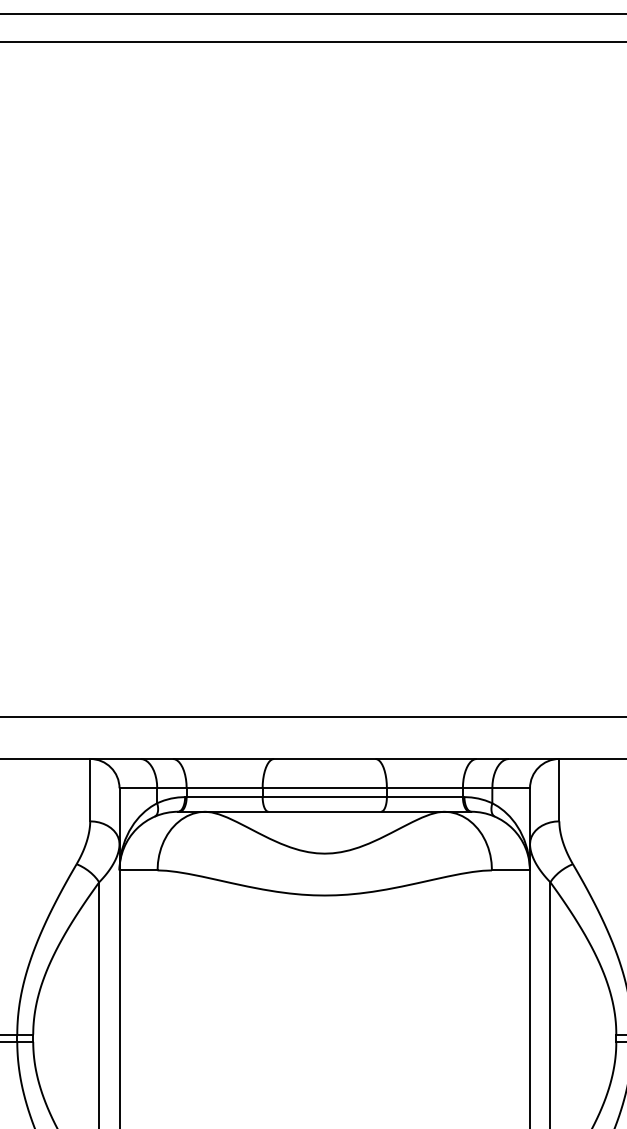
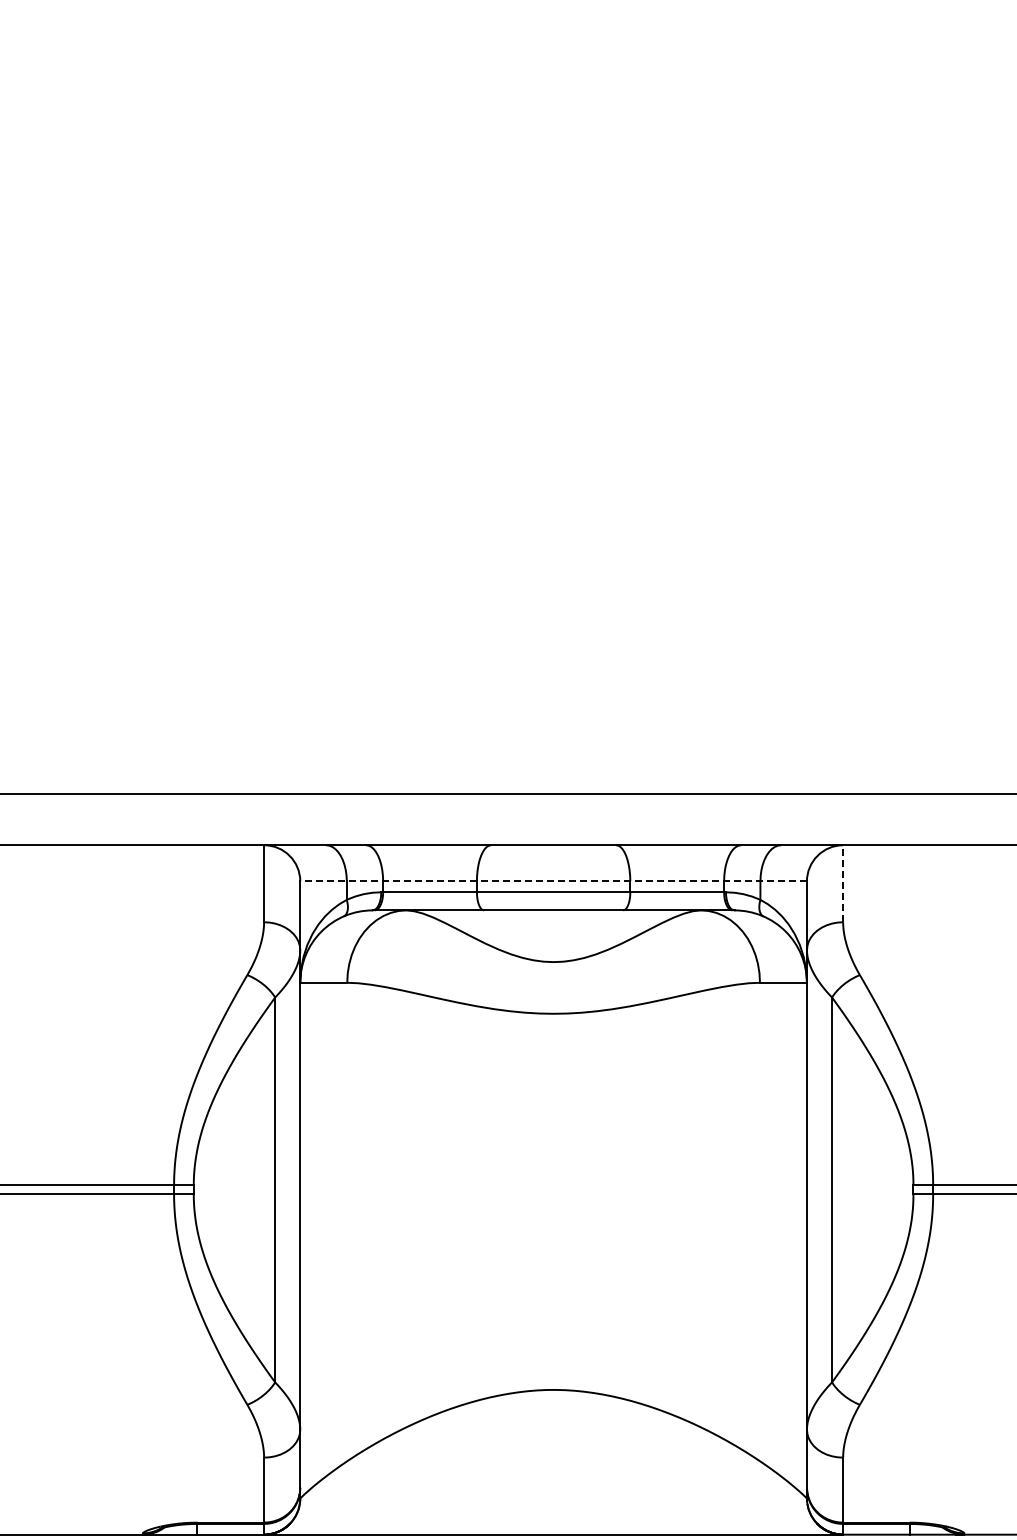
line: (324, 788) -> (553, 881), solid -> dashed
line: (559, 789) -> (843, 883), solid -> dashed

